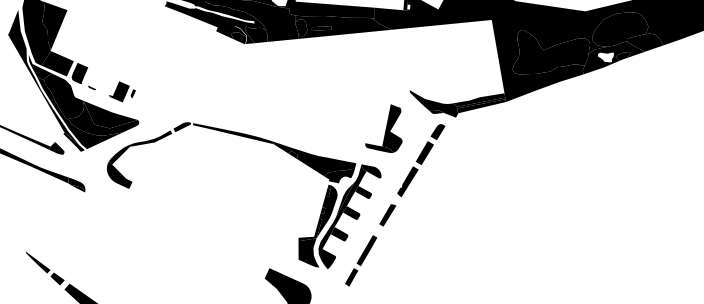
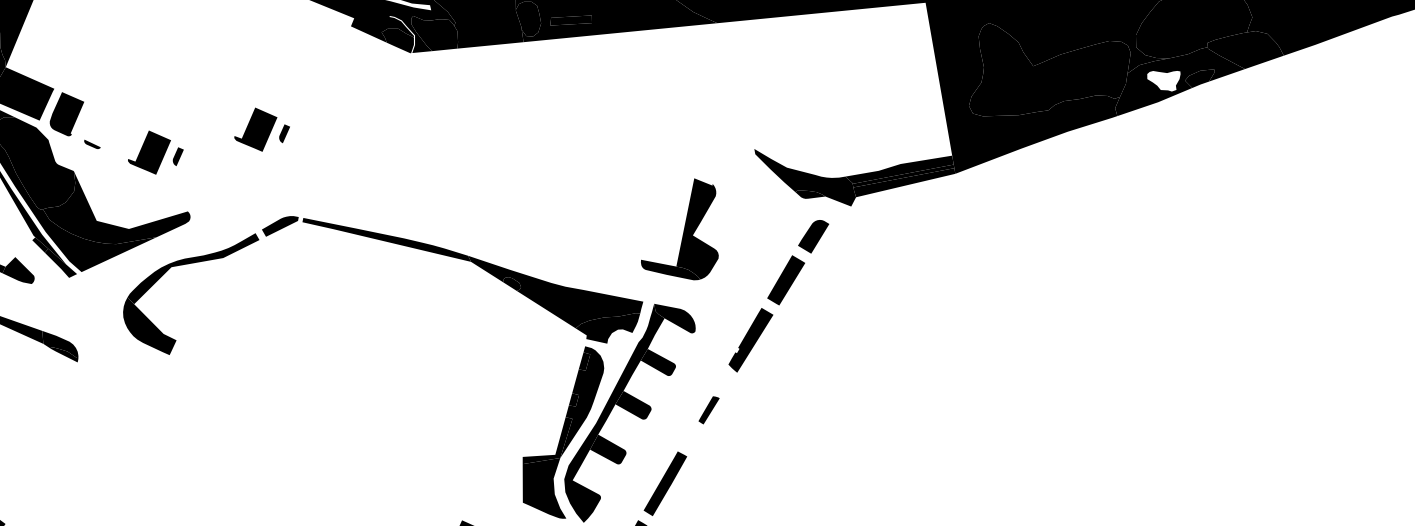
part: (173, 80) -> (261, 128), added
fill: (110, 114) -> (130, 199), removed
part: (383, 128) -> (679, 229), moved
fill: (344, 200) -> (618, 379), removed
part: (387, 215) -> (708, 410), size x0.6

